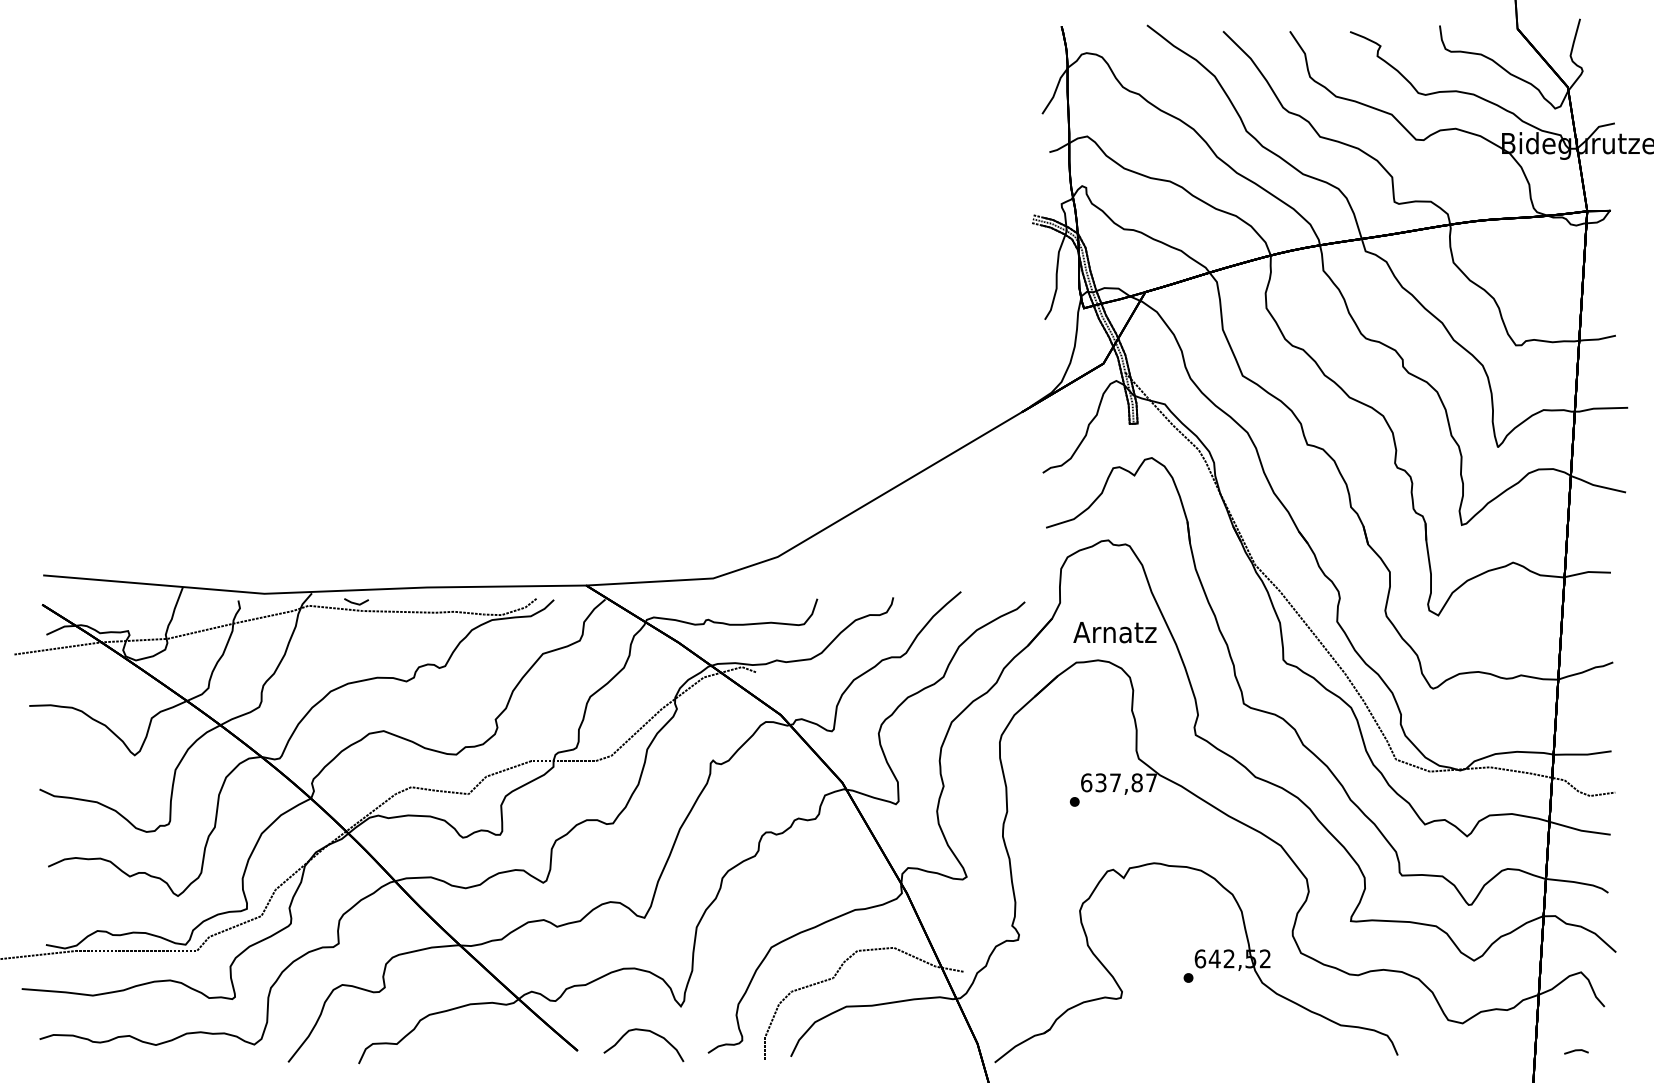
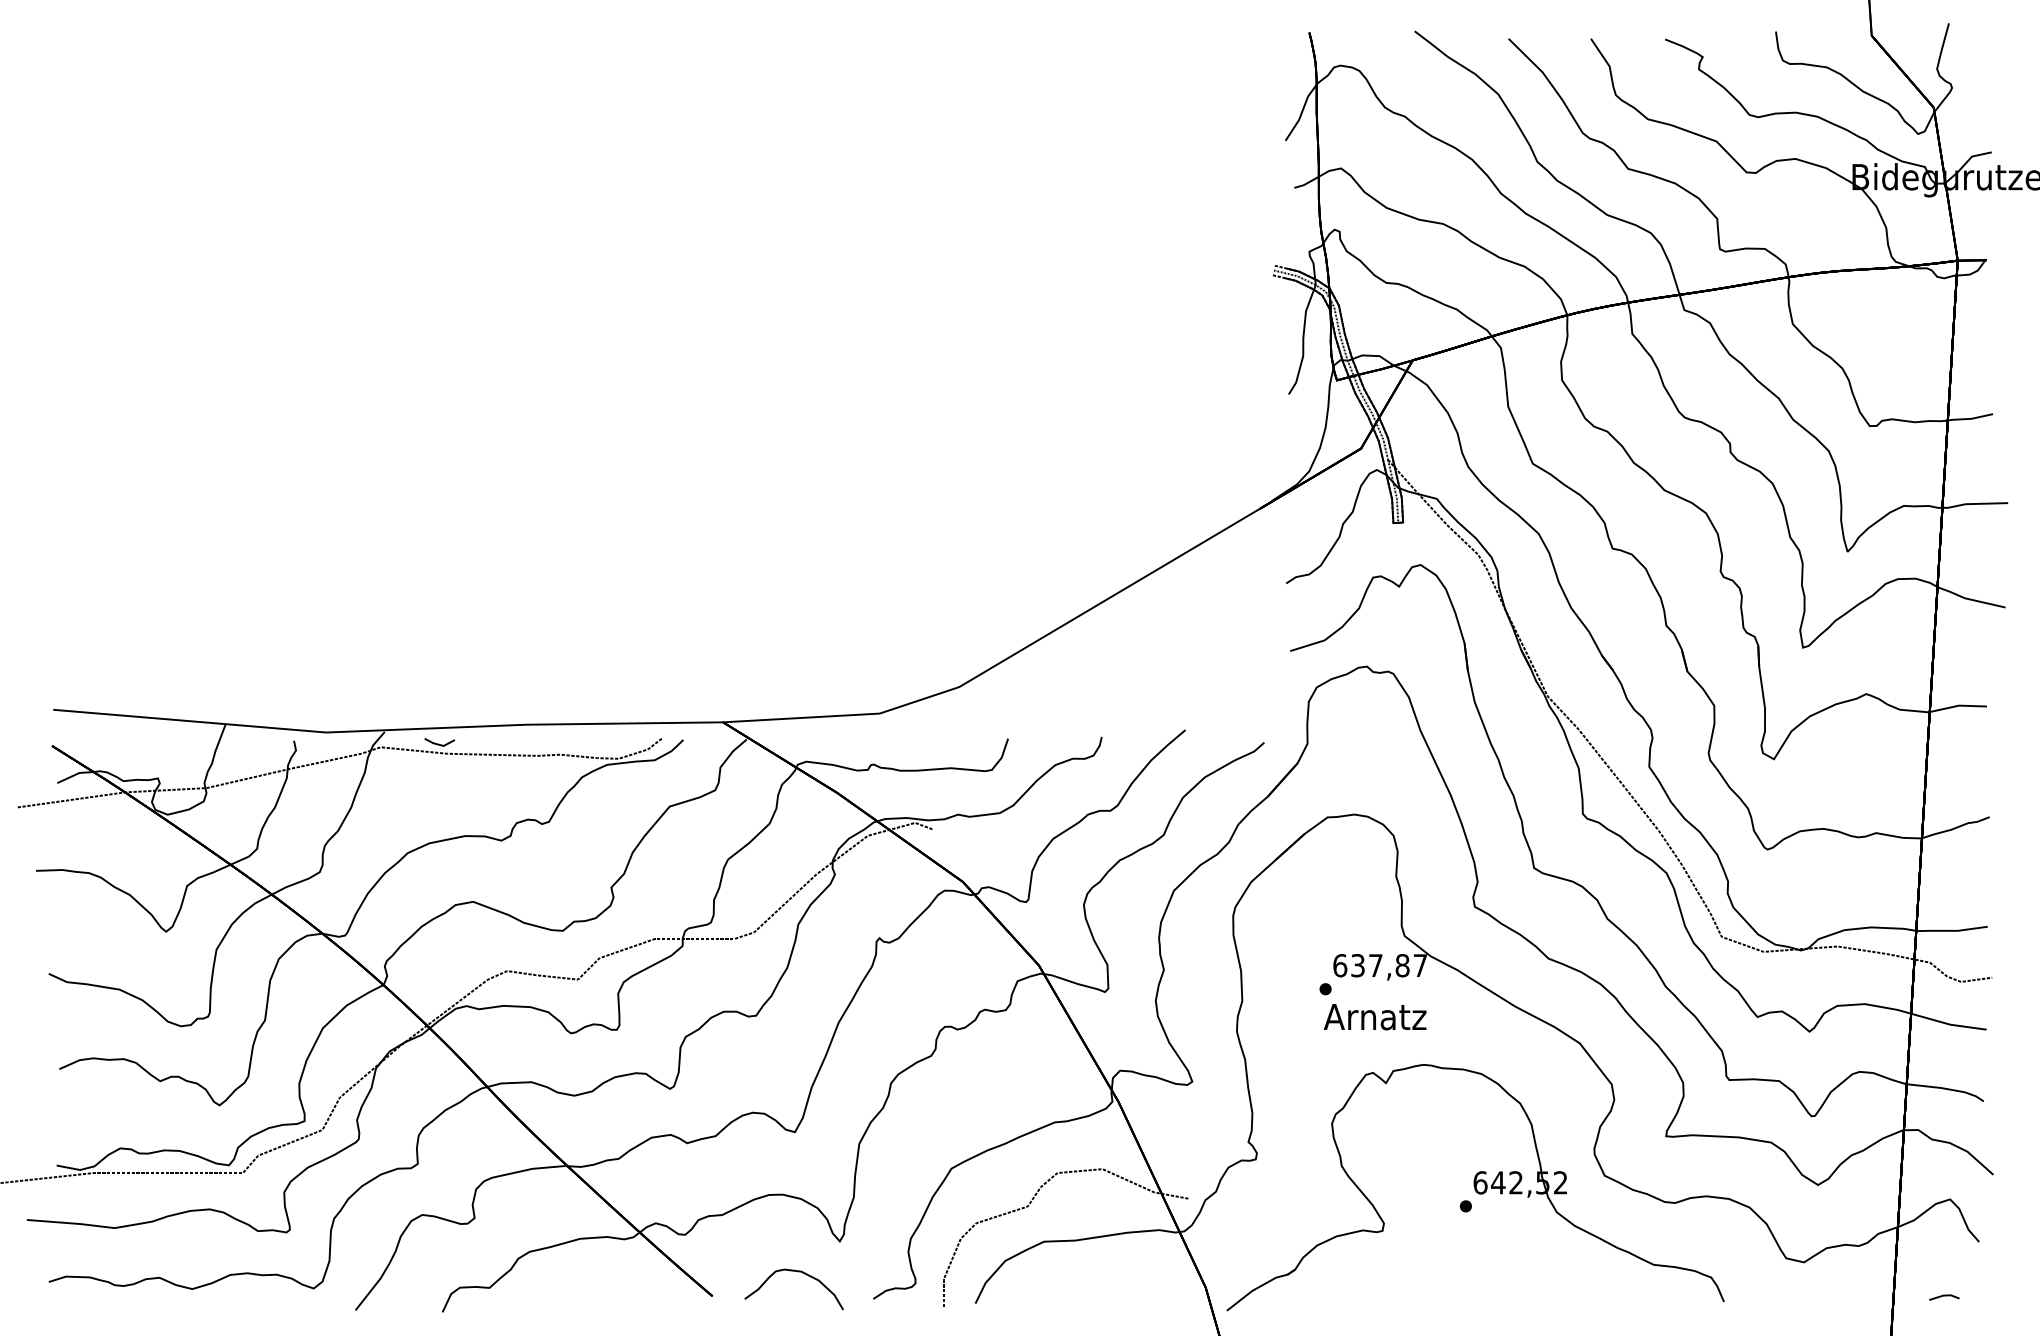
text: (1114, 632) -> (1374, 1017), moved

